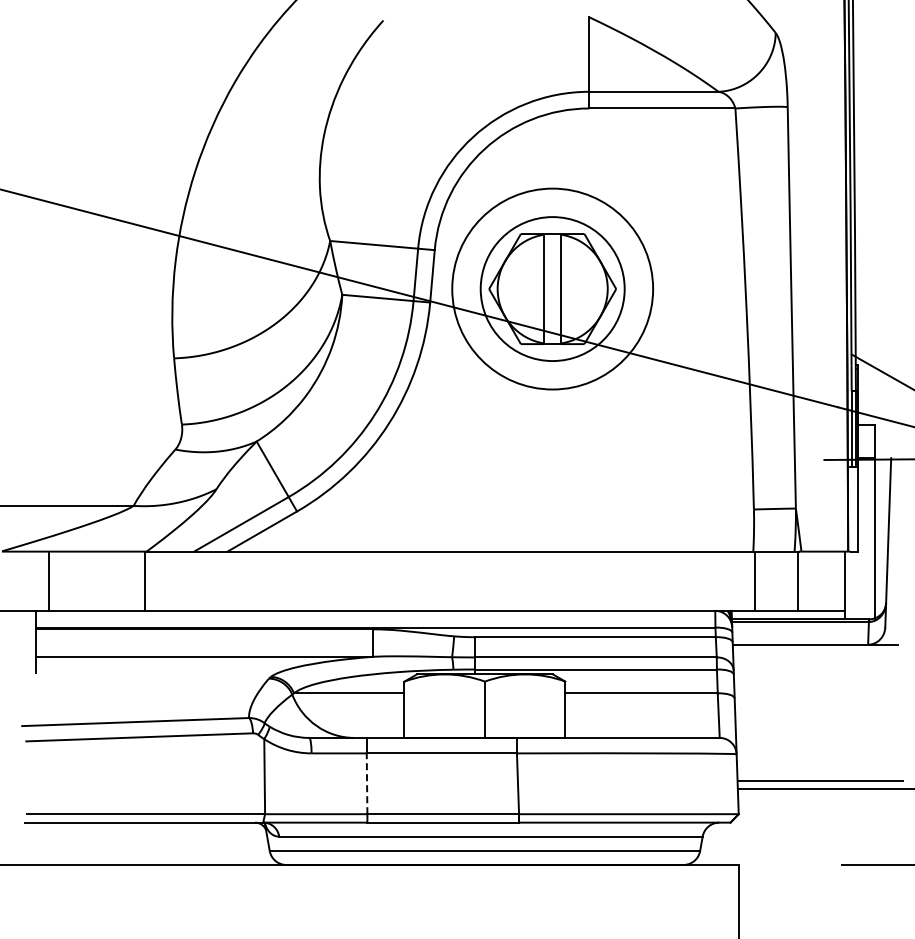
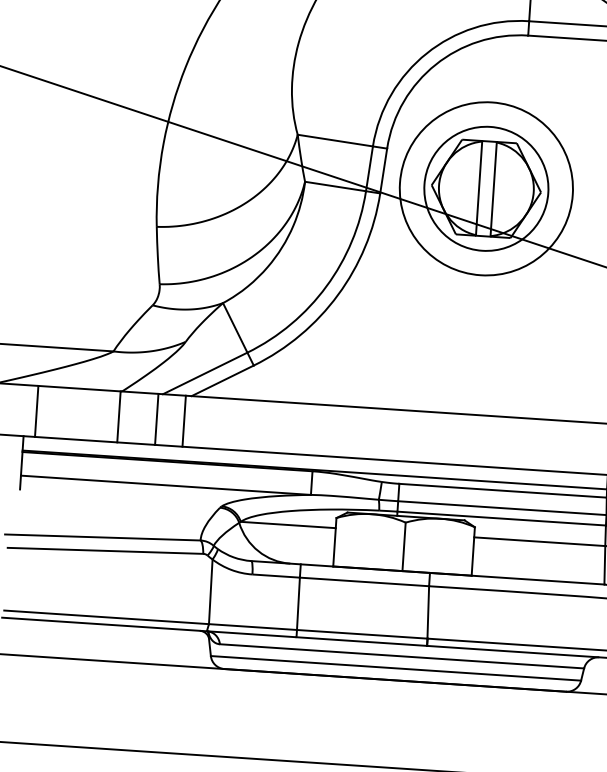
line: (188, 580) -> (156, 418), added
line: (220, 580) -> (183, 420), added
line: (367, 783) -> (298, 603), dashed -> solid

